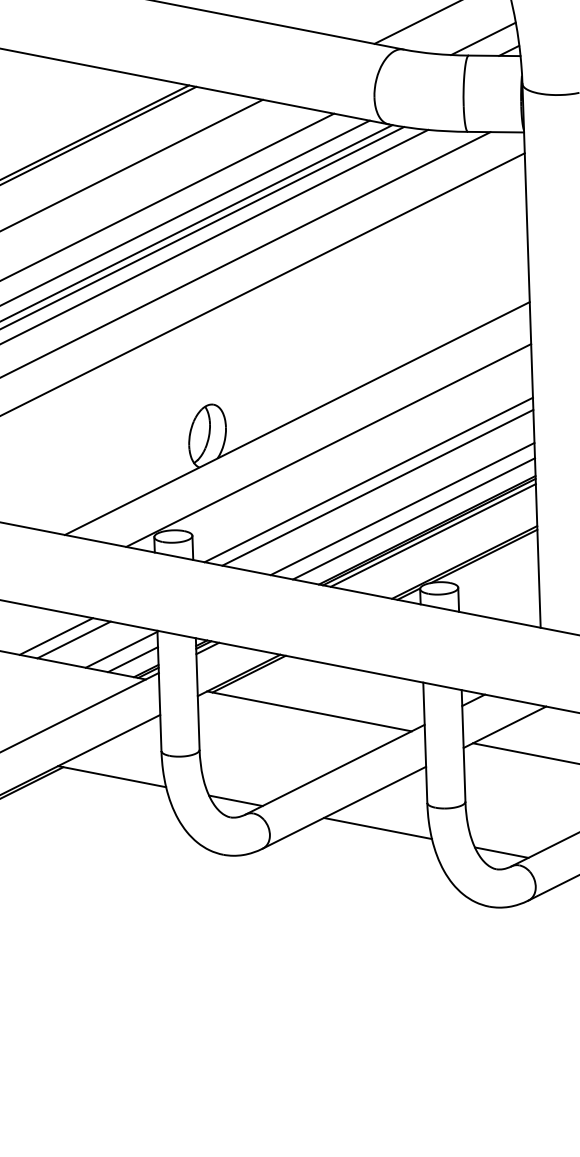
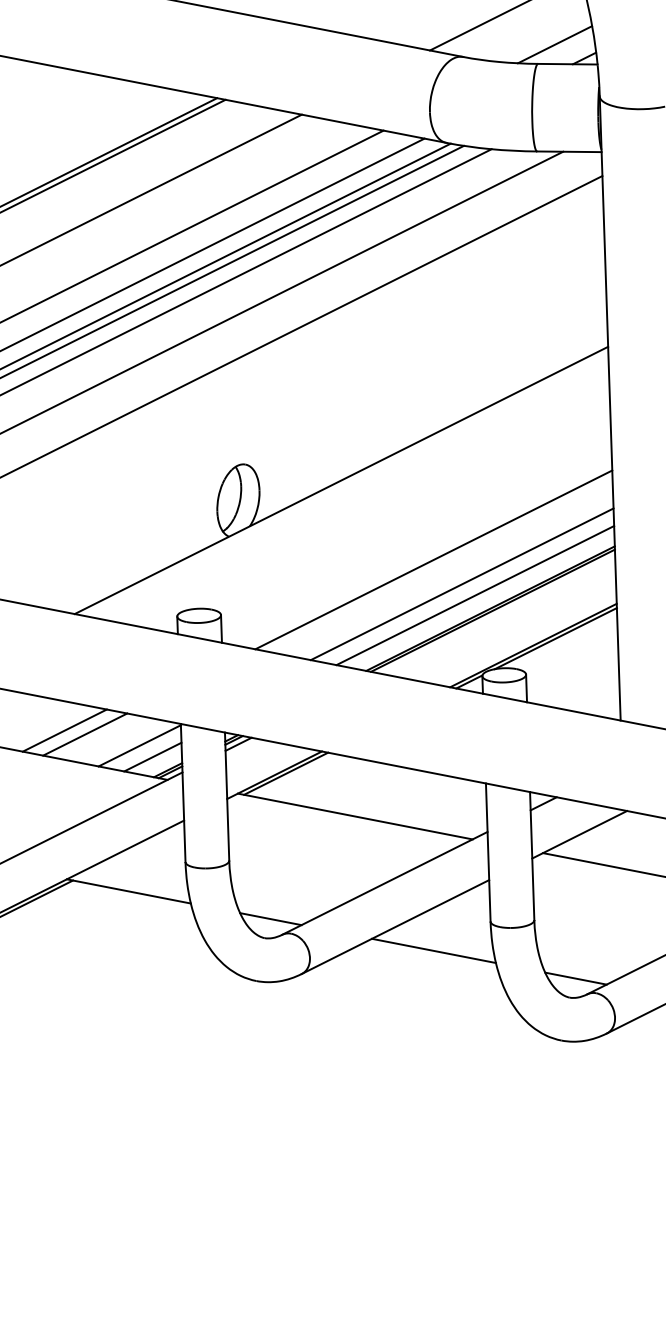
line: (328, 444) -> (377, 510), removed
line: (368, 479) -> (423, 550), removed
line: (433, 535) -> (497, 614), removed

